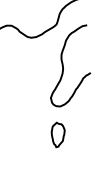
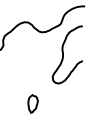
part: (57, 134) -> (32, 103), moved

